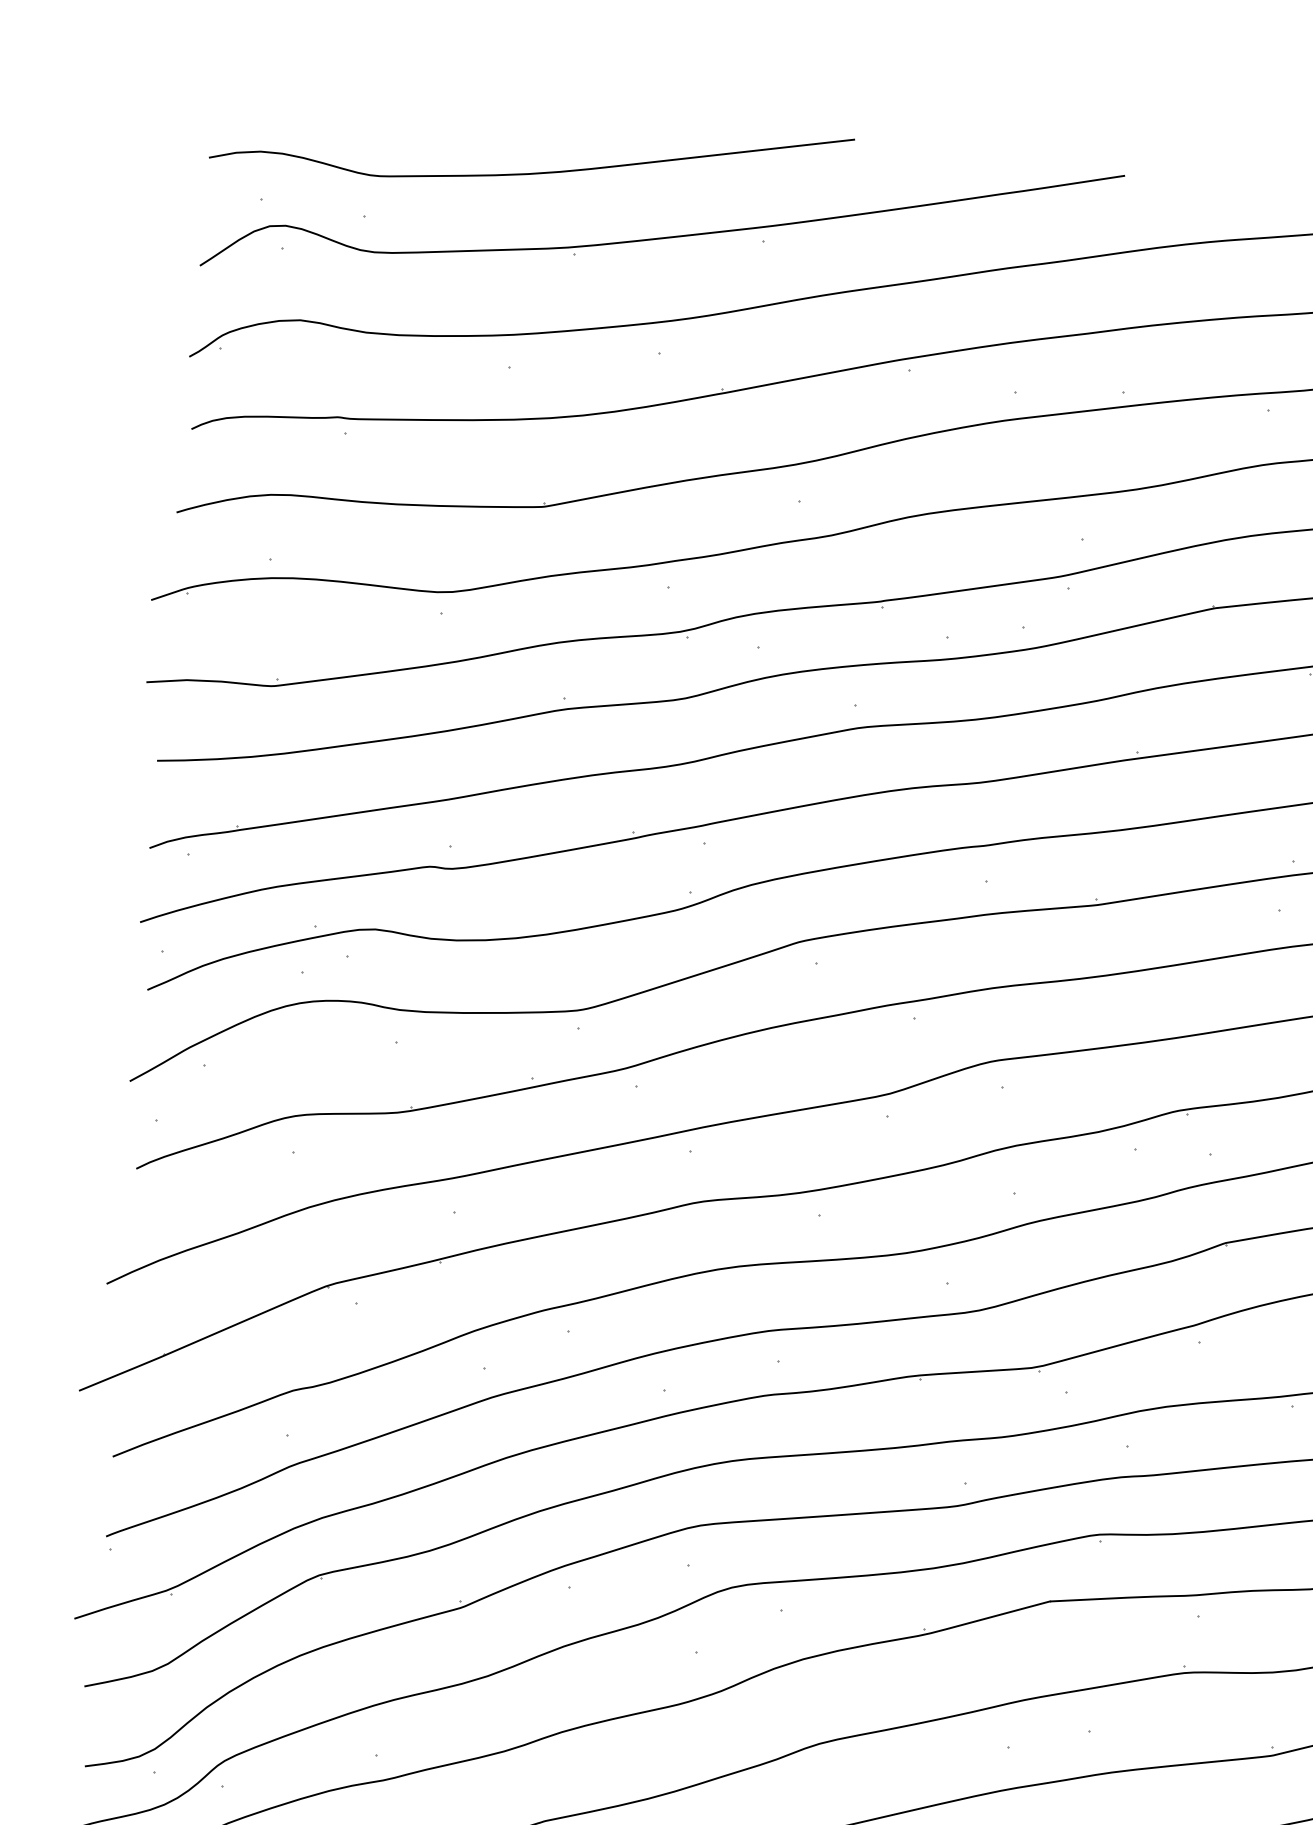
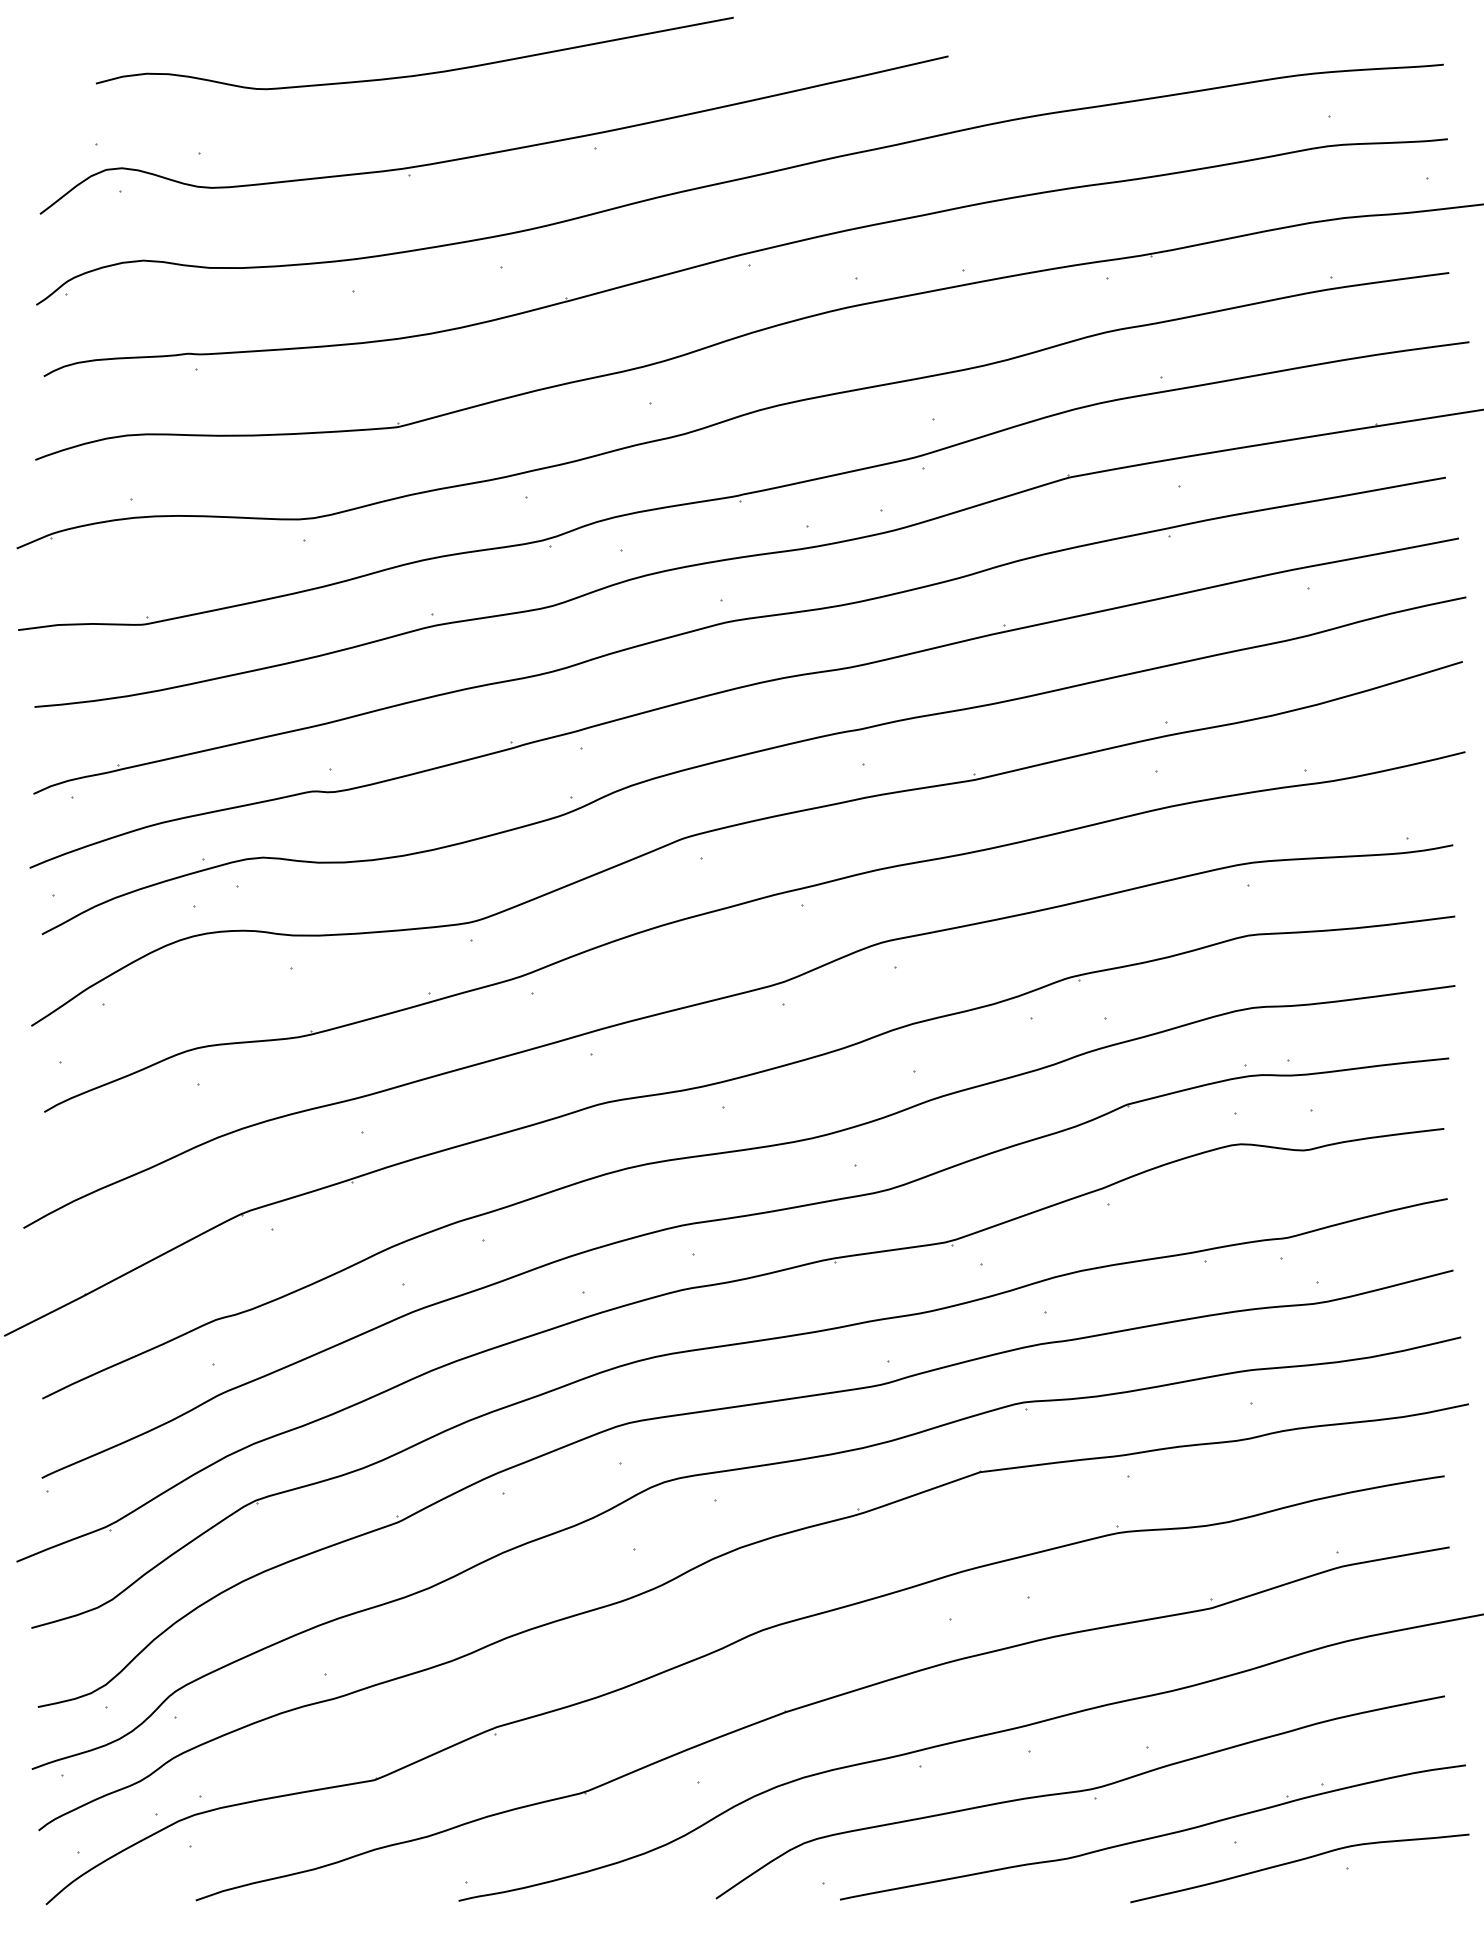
curve: (529, 172) -> (414, 74), moved

